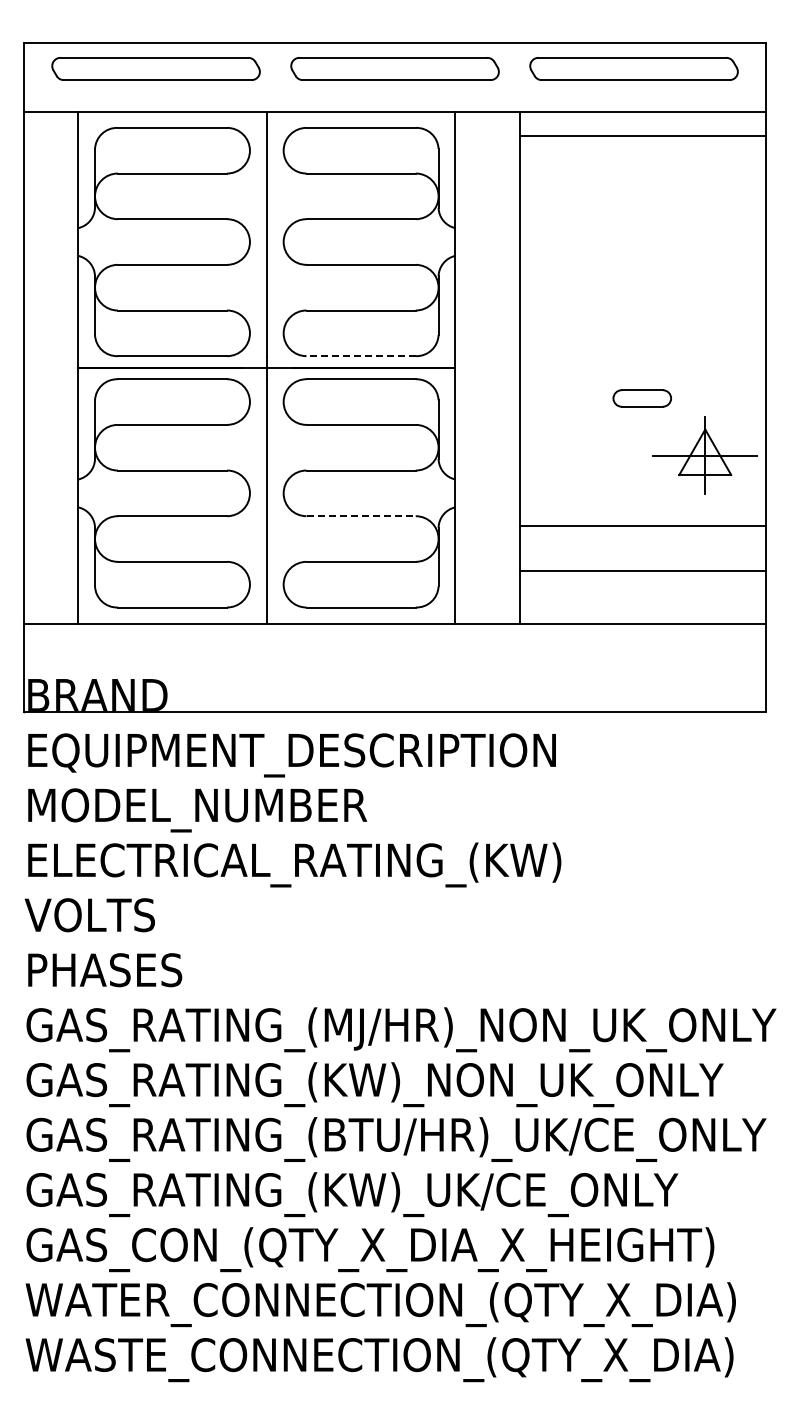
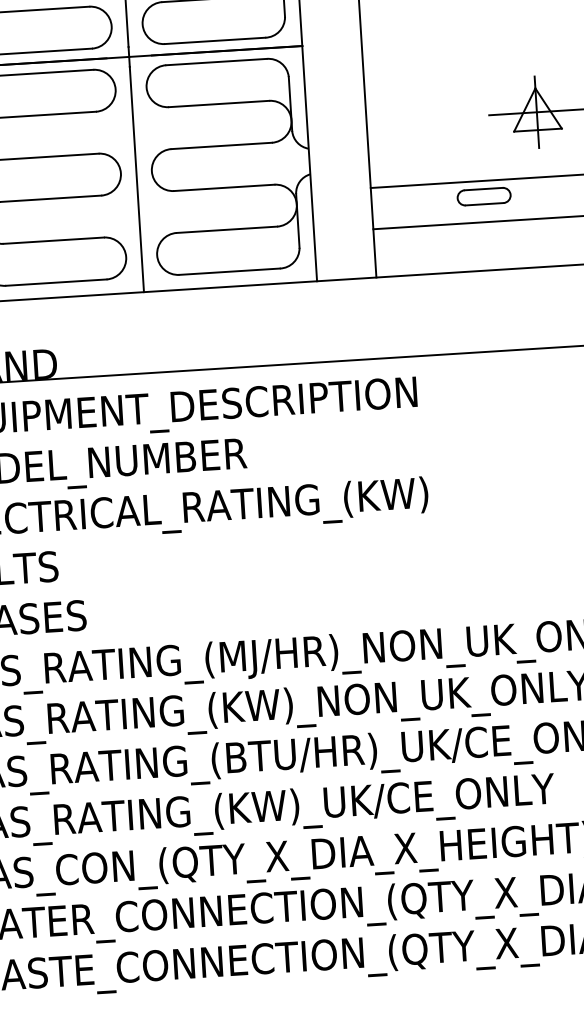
line: (361, 356) -> (215, 41), dashed -> solid
part: (641, 398) -> (483, 196), moved
line: (361, 516) -> (224, 188), dashed -> solid

